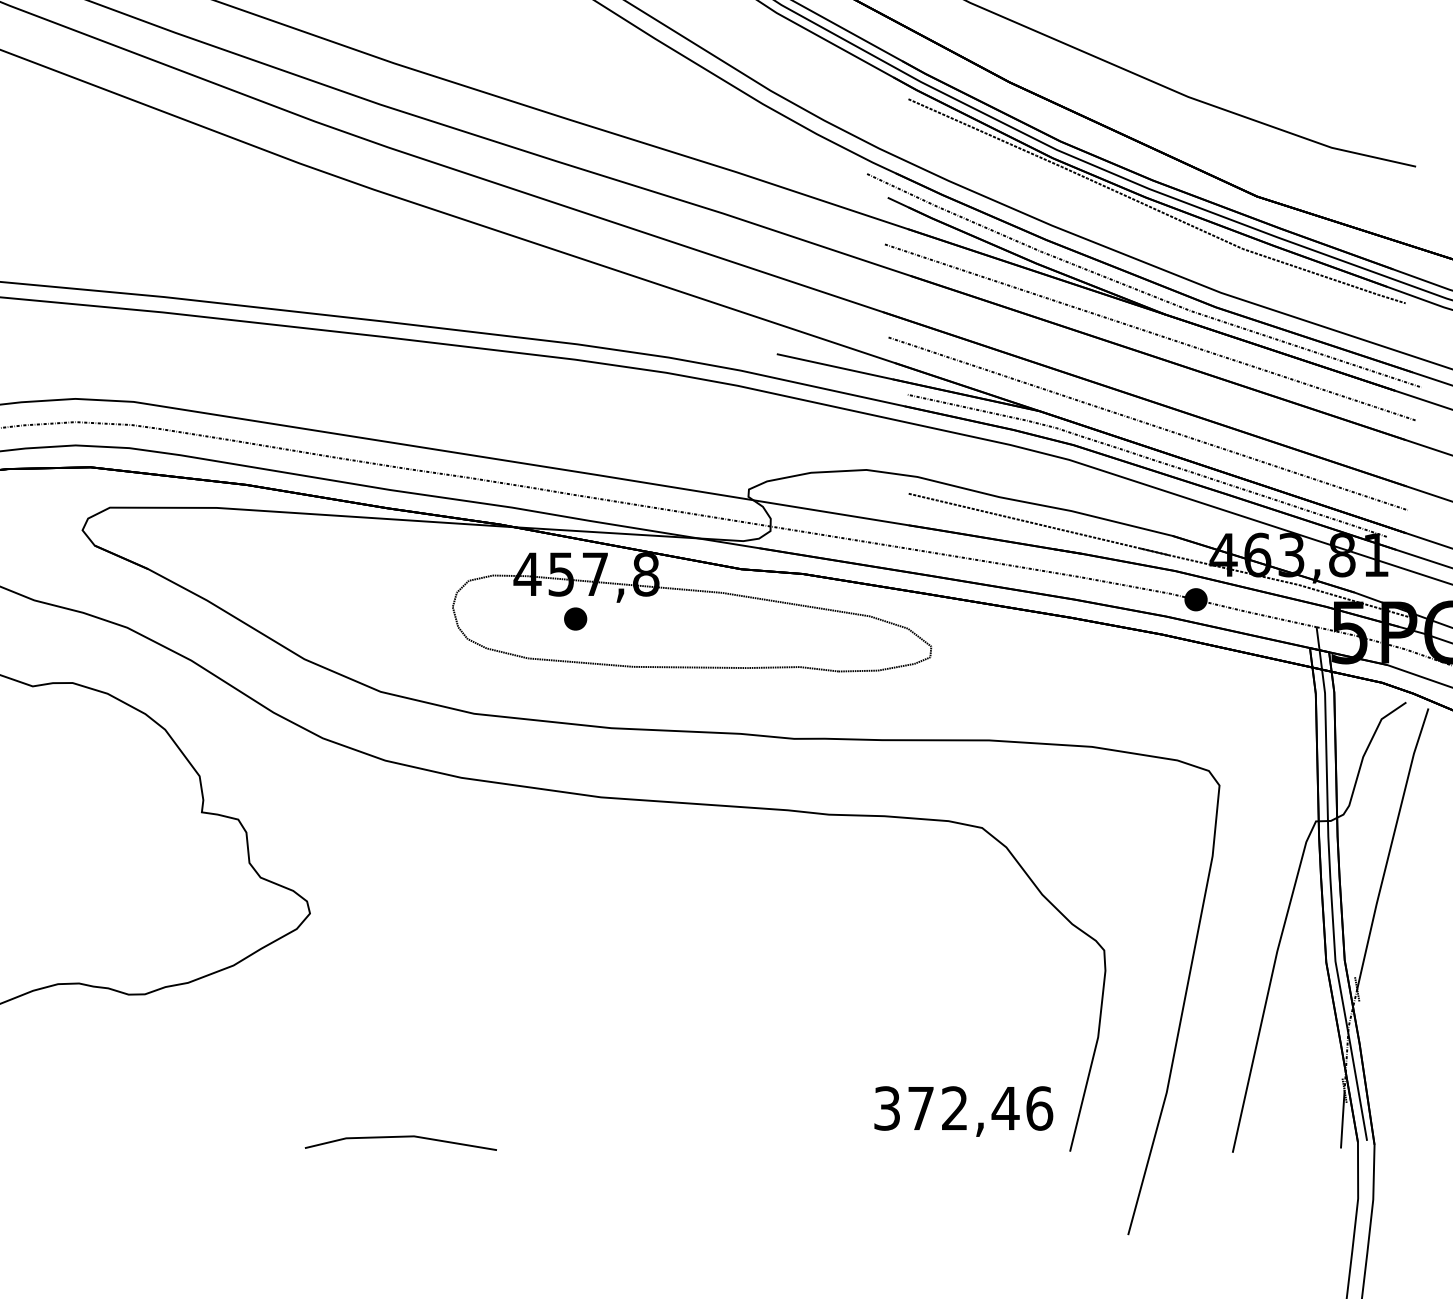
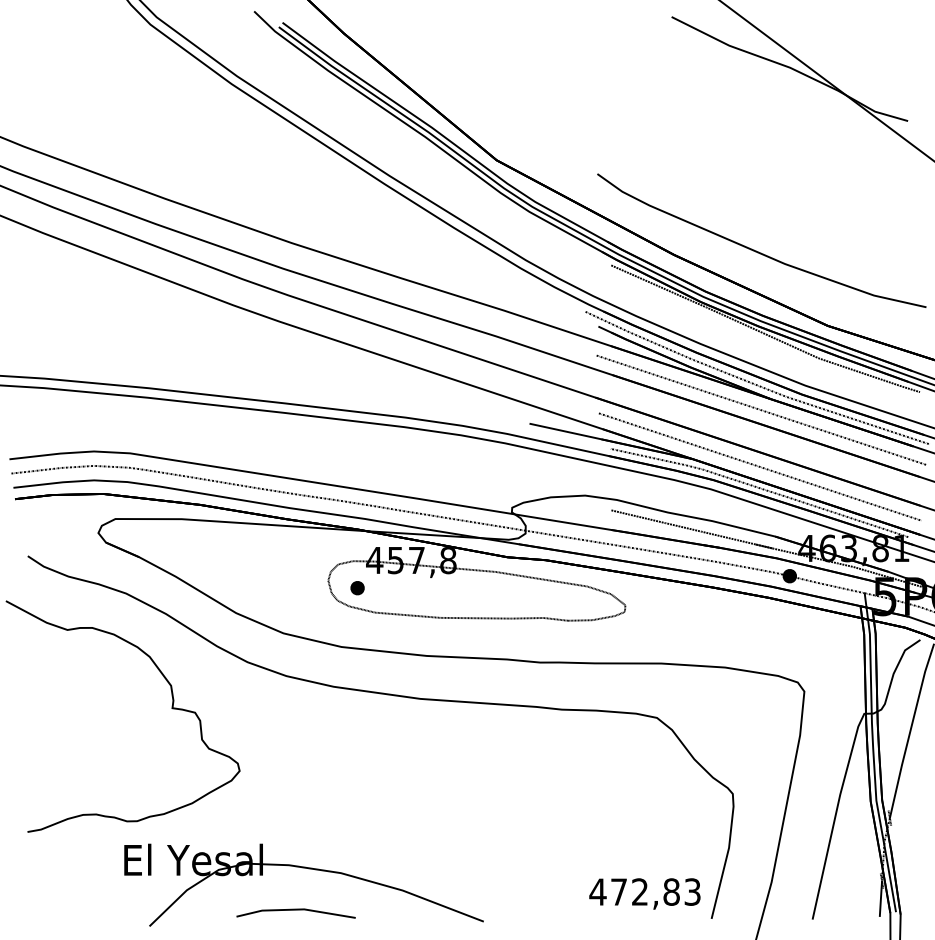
part: (575, 619) -> (357, 588), moved
part: (420, 1072) -> (308, 869), added
text: (963, 1107) -> (645, 891), 372,46 -> 472,83

